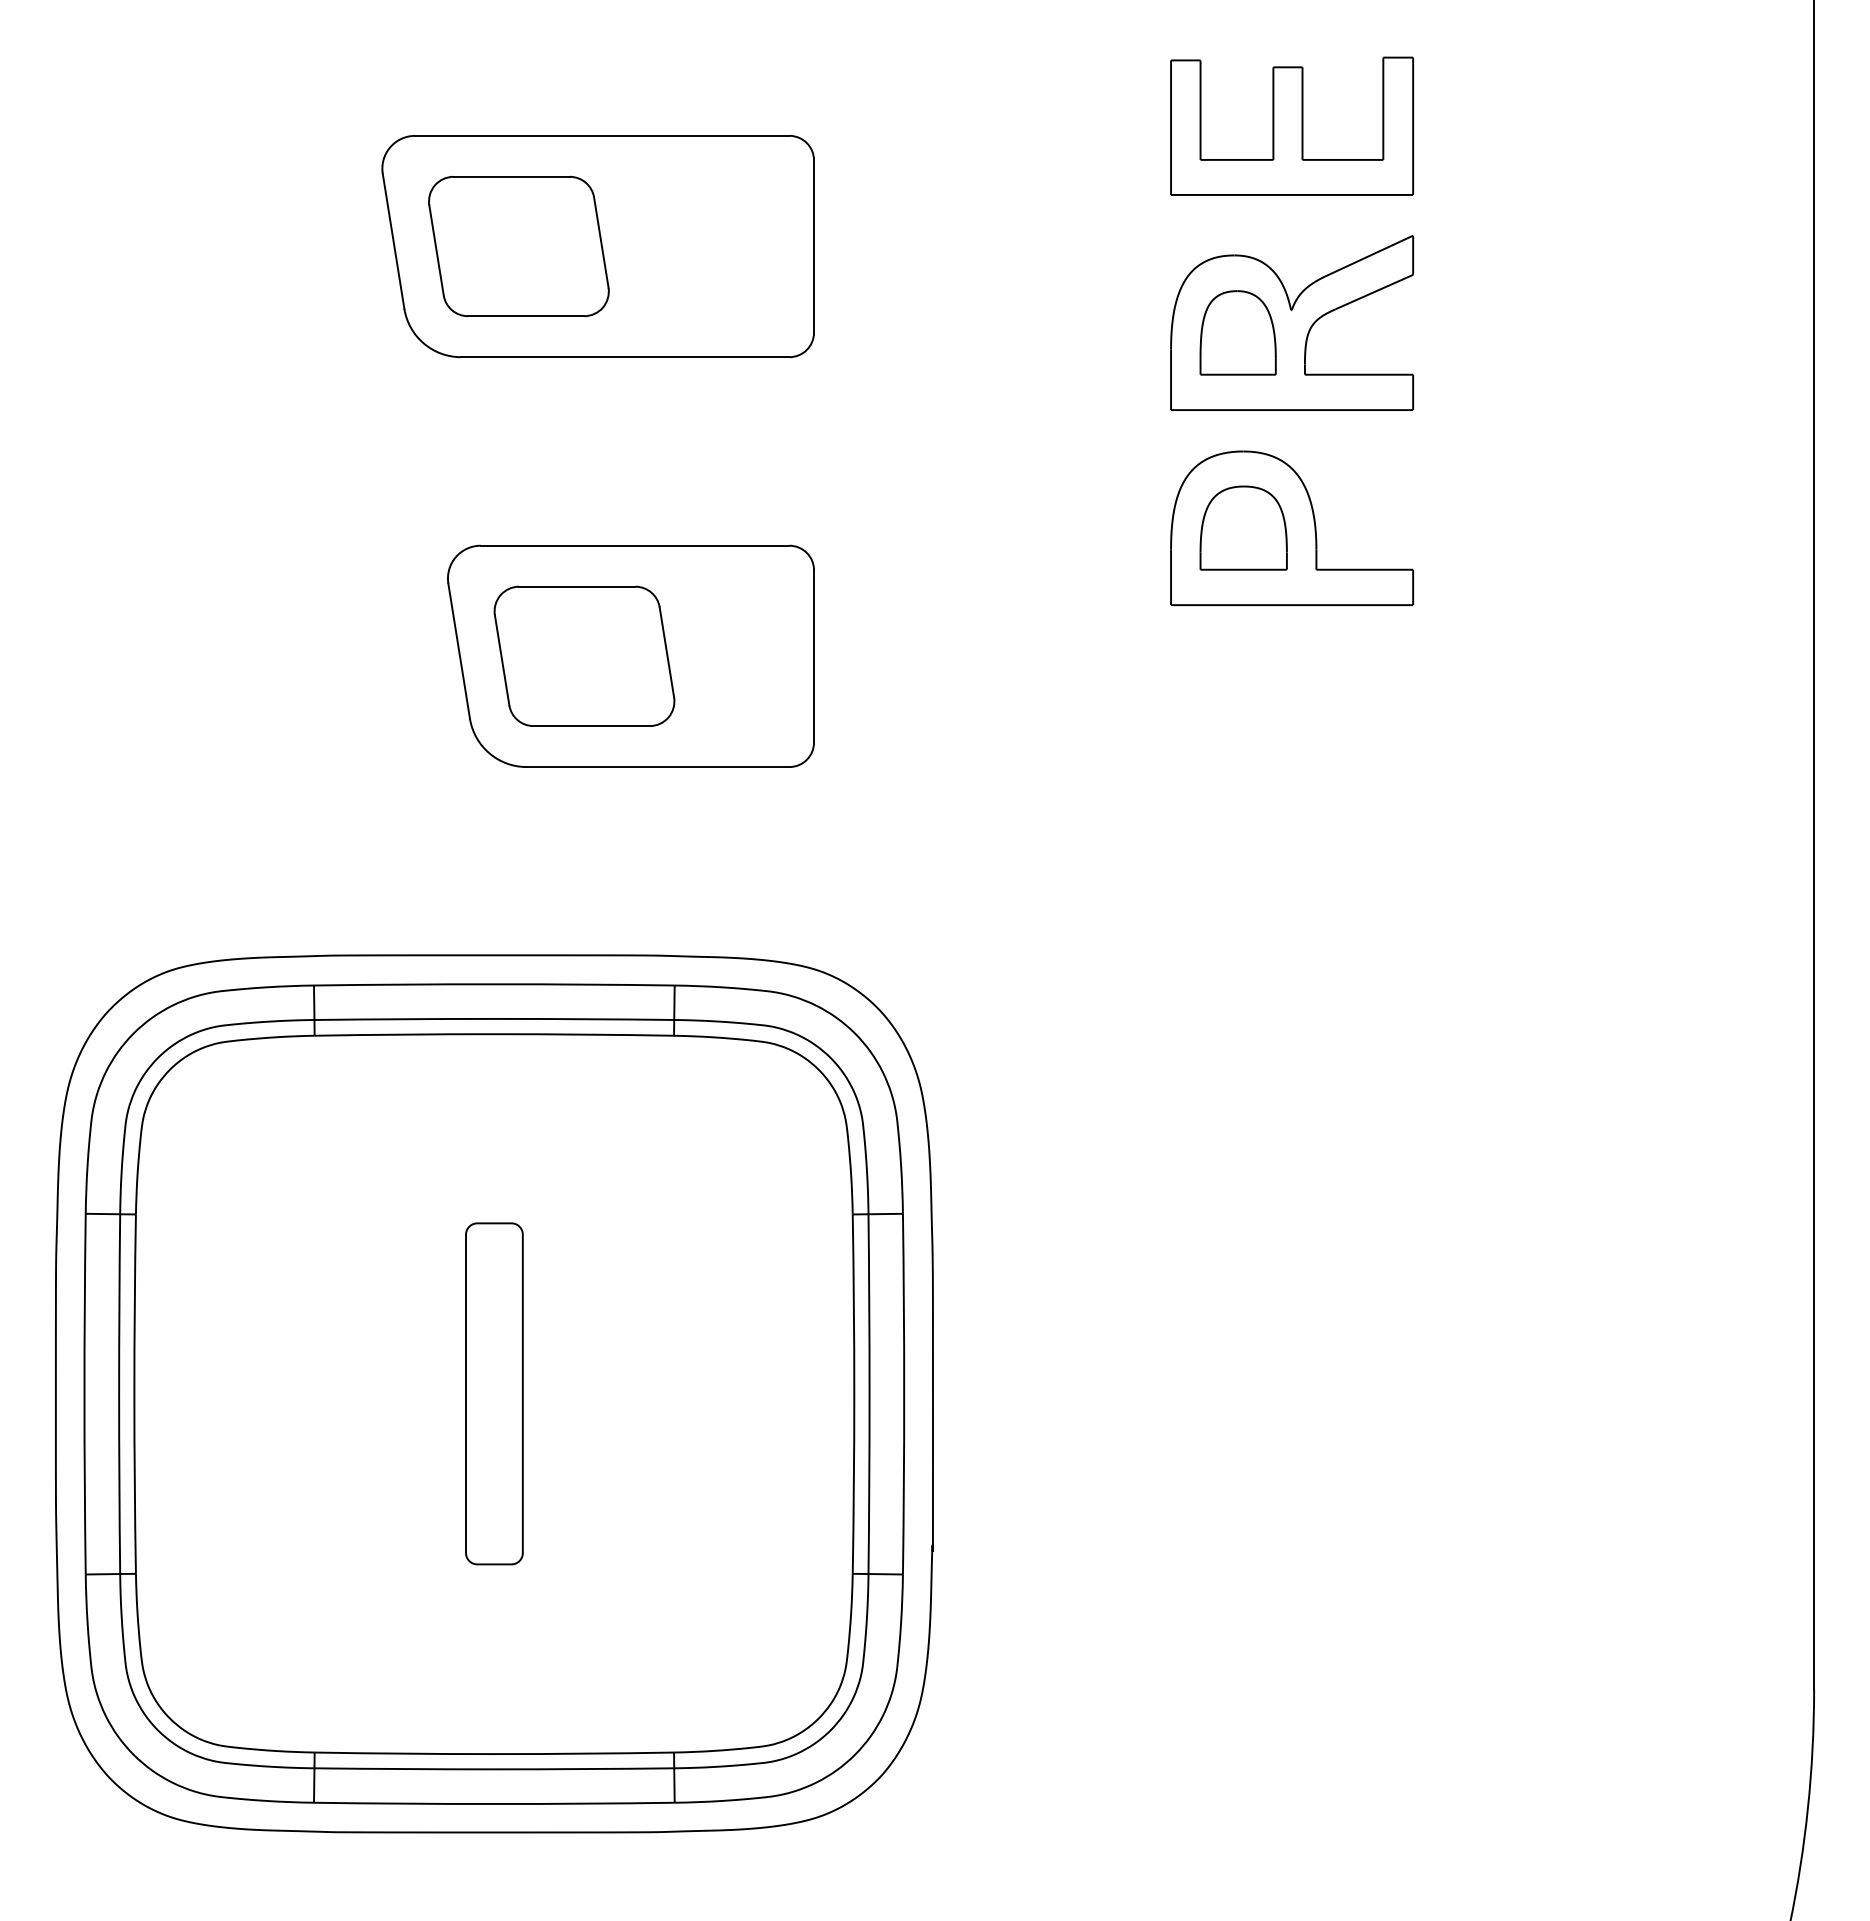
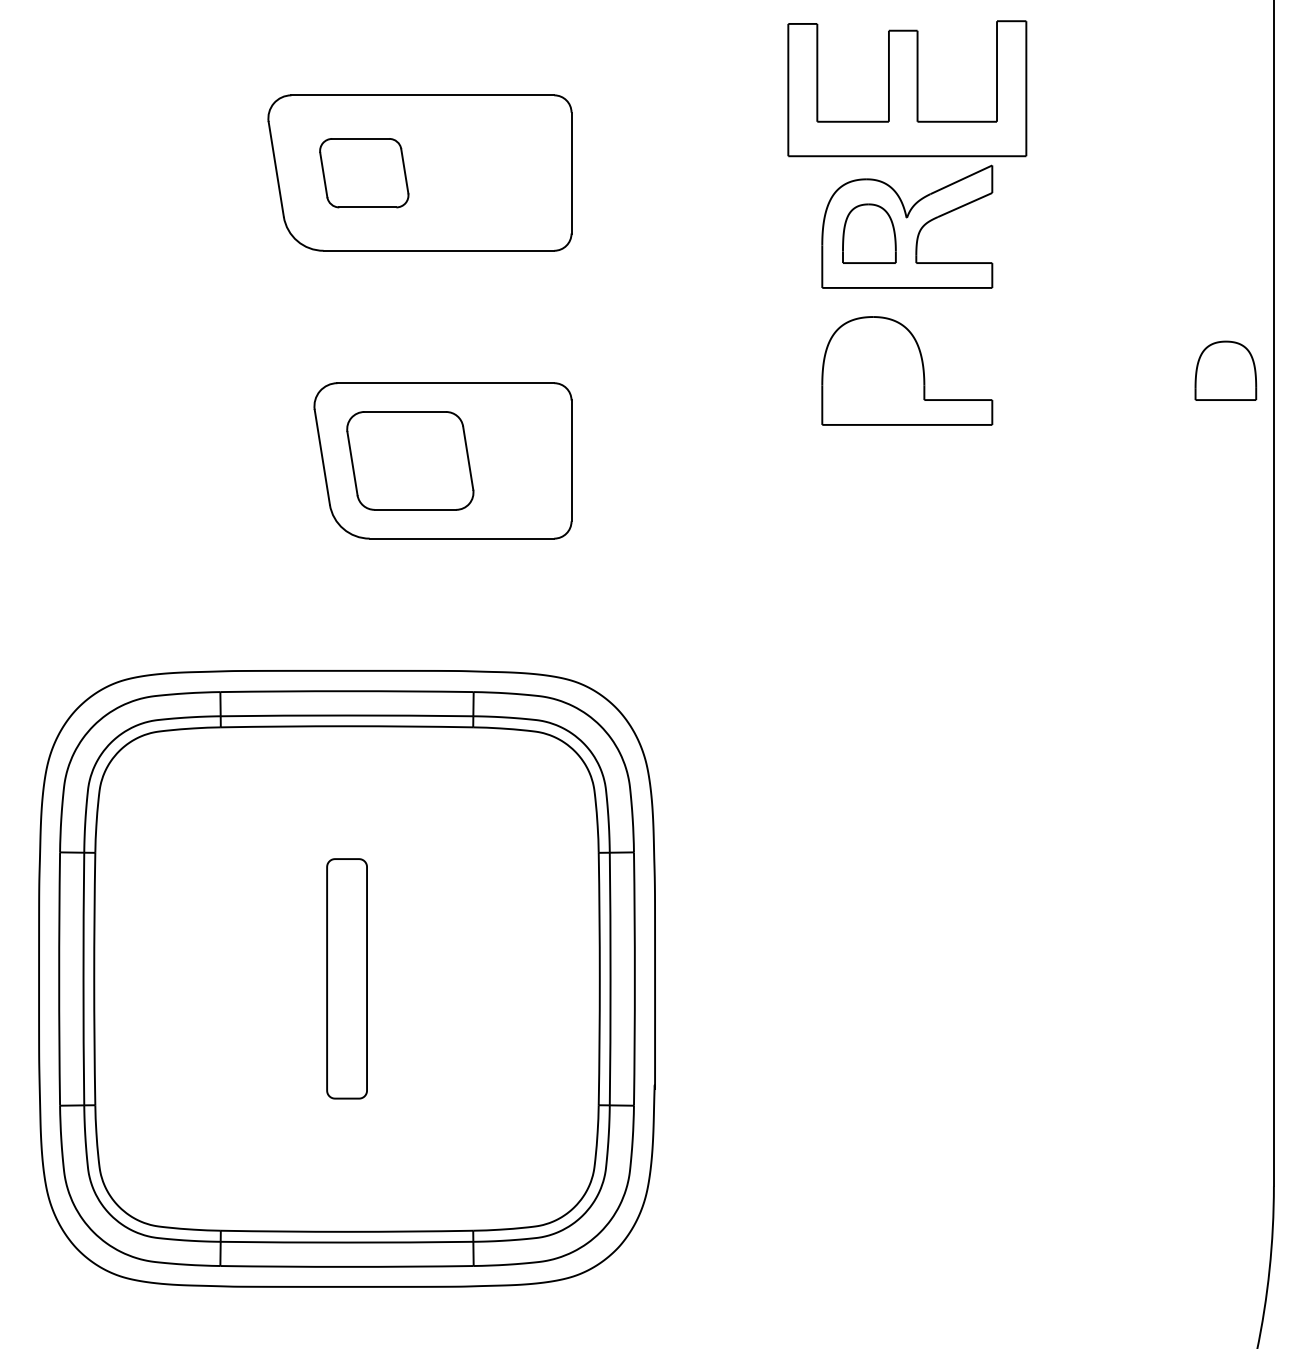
part: (1291, 125) -> (906, 88), size x1.4
part: (518, 246) -> (363, 173), size x0.7
part: (1243, 527) -> (1225, 370), moved

